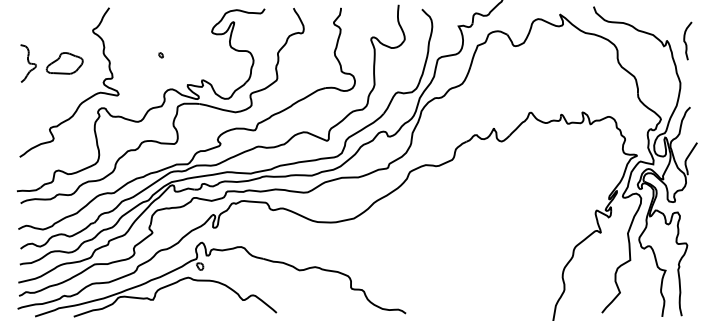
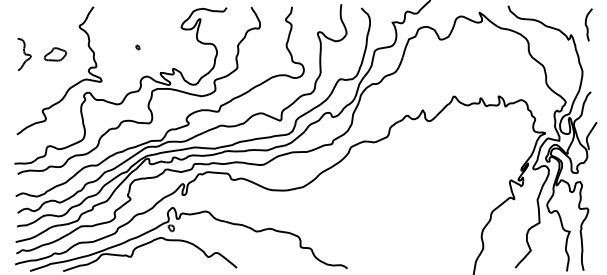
curve: (685, 40) -> (586, 24), moved
part: (64, 63) -> (55, 54), size x0.7

